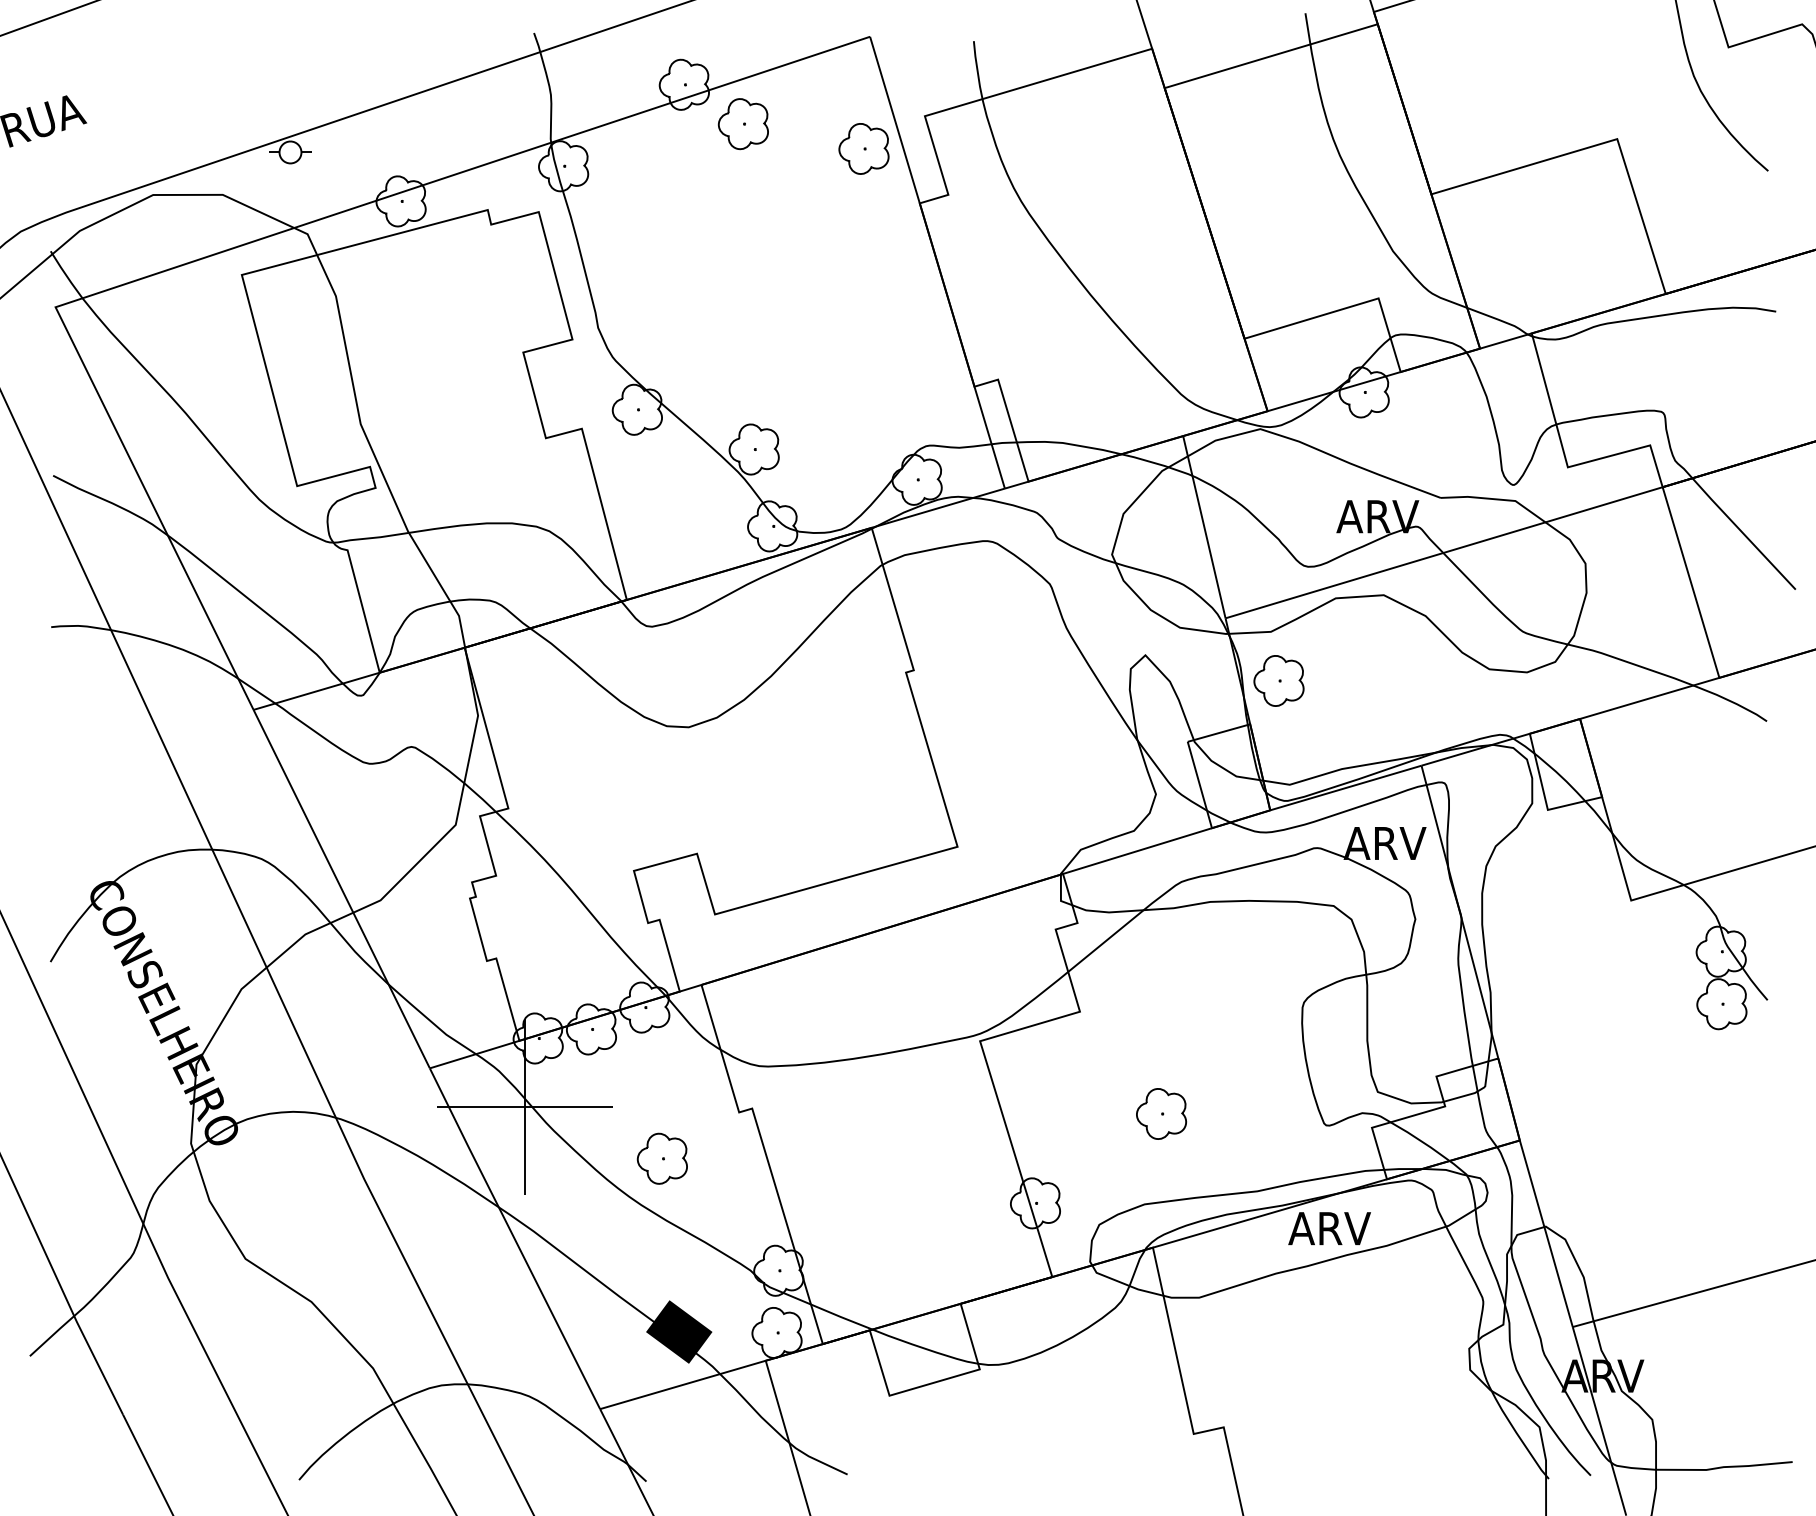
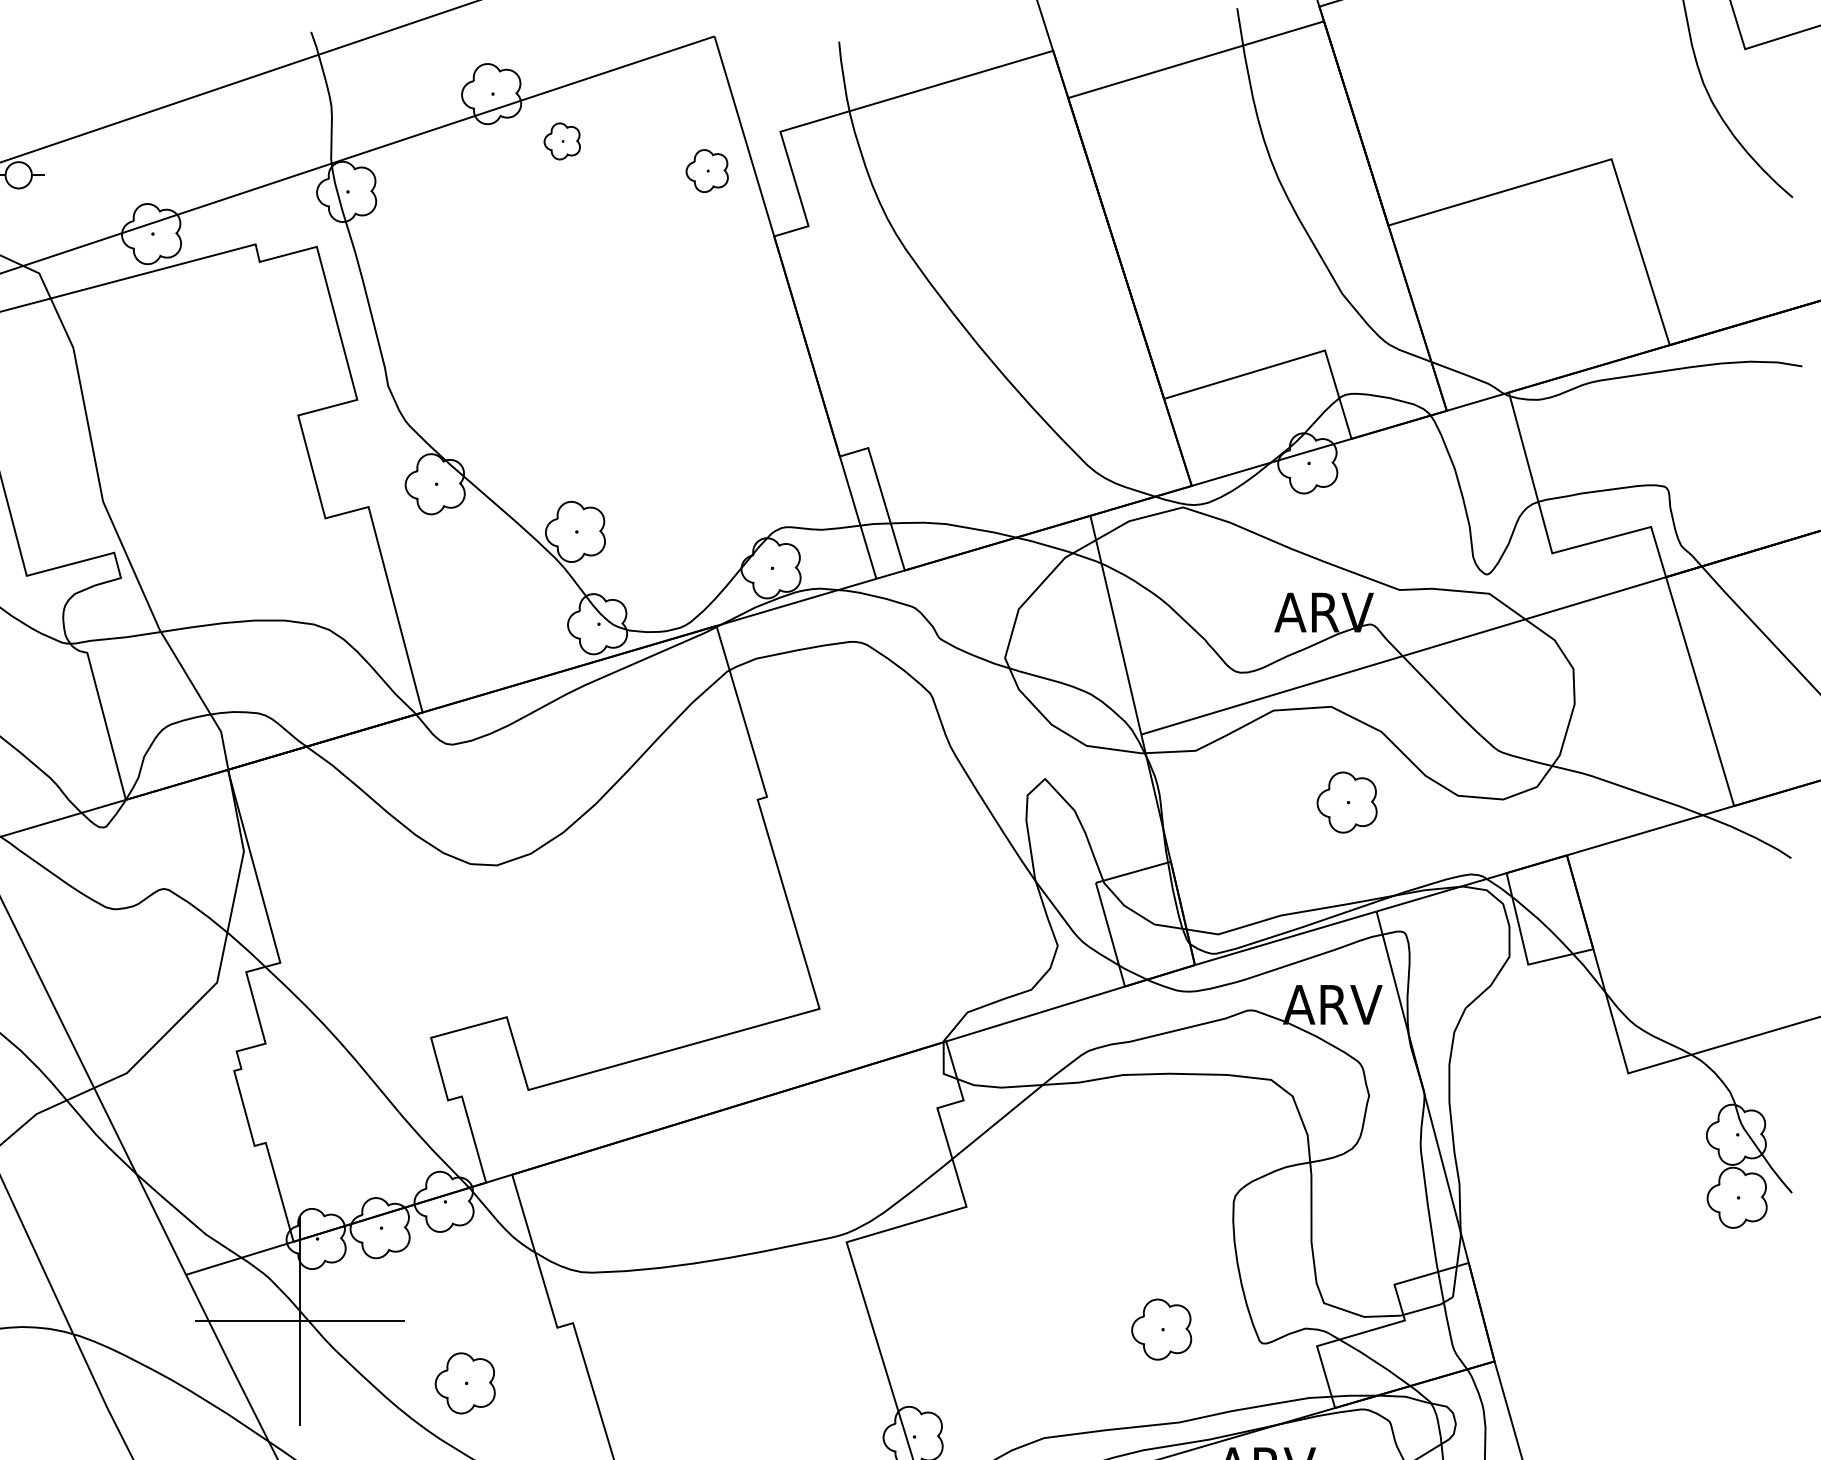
part: (742, 124) -> (561, 141), size x0.6
part: (863, 148) -> (706, 170), size x0.7
part: (1278, 680) -> (1346, 802), moved
part: (1161, 1113) -> (1161, 1329), moved

